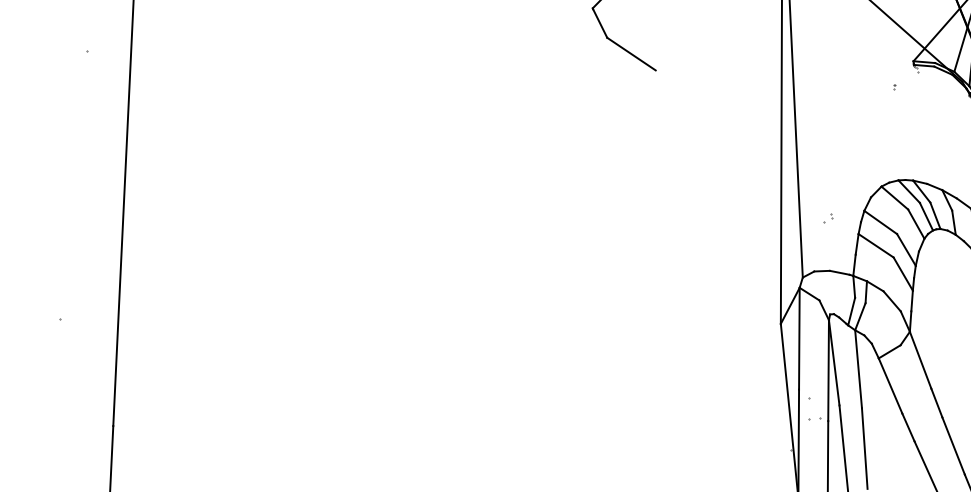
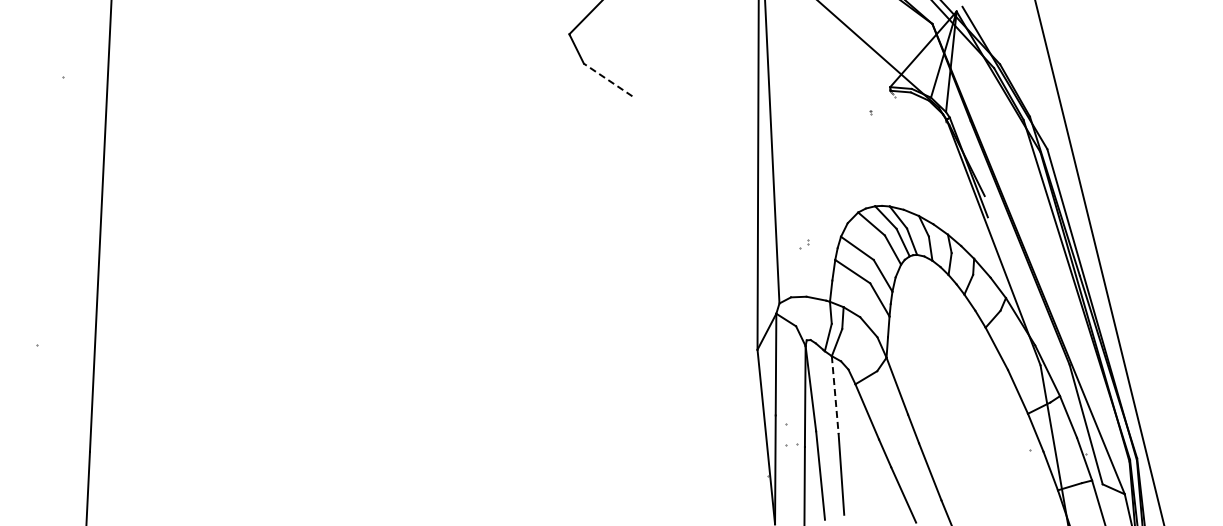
line: (630, 53) -> (607, 79), solid -> dashed
line: (858, 369) -> (835, 395), solid -> dashed

